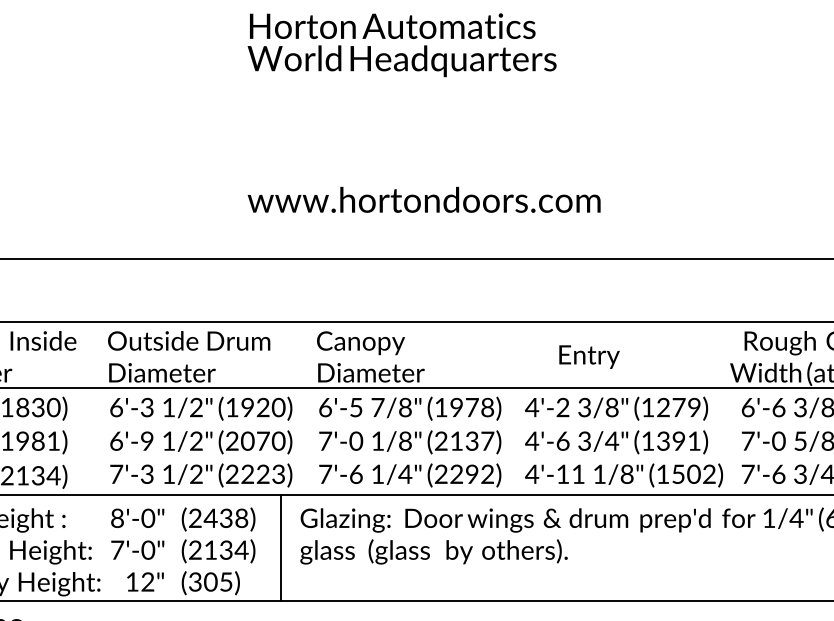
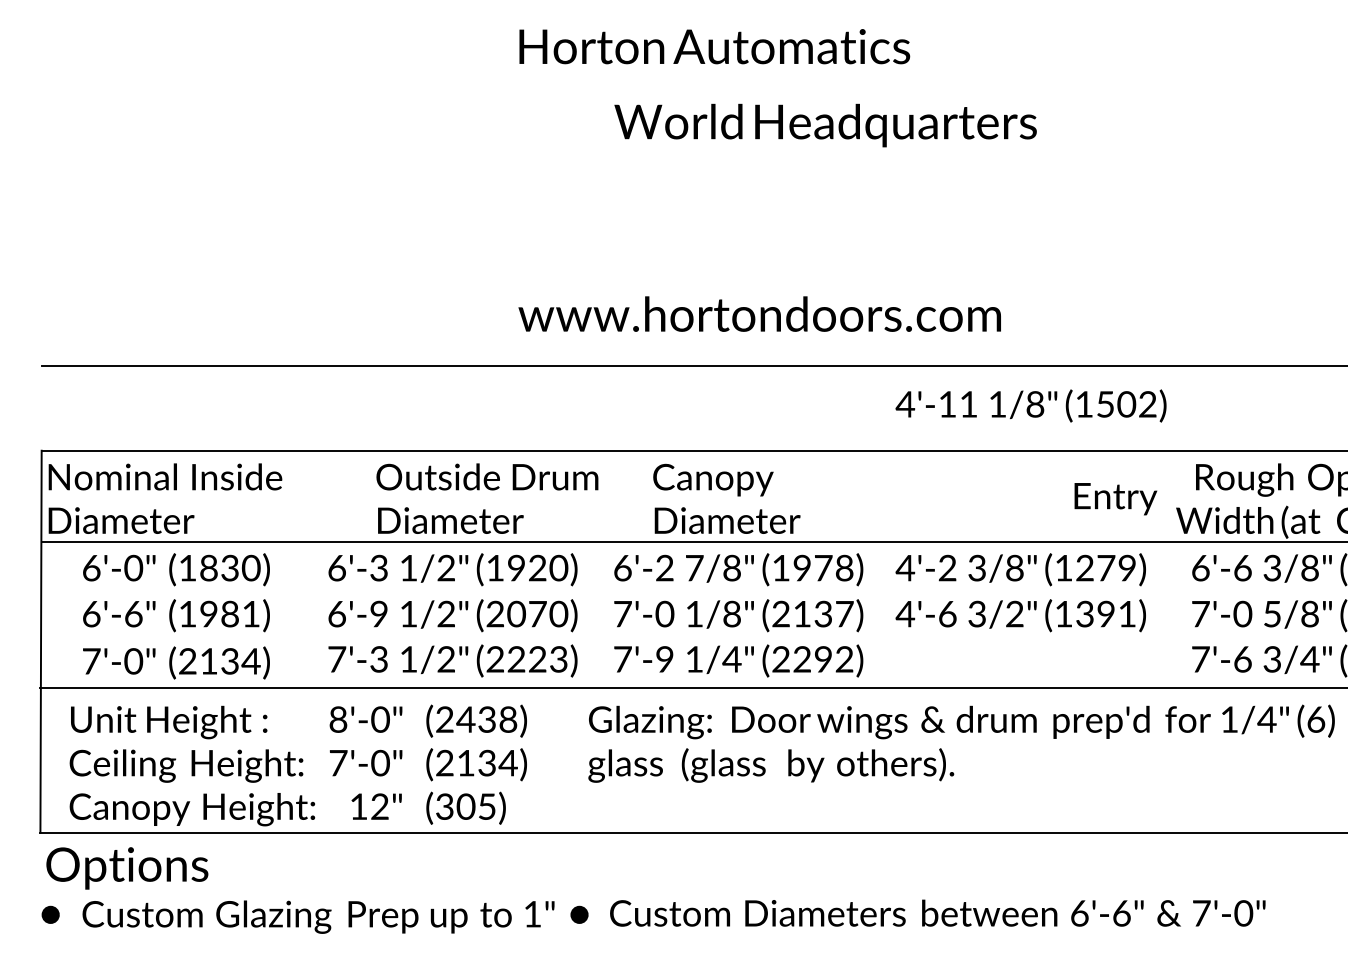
text: (402, 61) -> (825, 125), moved
text: (423, 199) -> (759, 313), moved
text: (189, 356) -> (487, 498), moved
text: (370, 356) -> (726, 498), moved
text: (589, 357) -> (1115, 499), moved
text: (355, 407) -> (664, 567), 6'-5 -> 6'-2
text: (611, 440) -> (1014, 613), 3/4" -> 3/2"
text: (355, 474) -> (664, 659), 7'-6 -> 7'-9
text: (623, 475) -> (1030, 405), moved
line: (280, 547) -> (561, 759), removed

